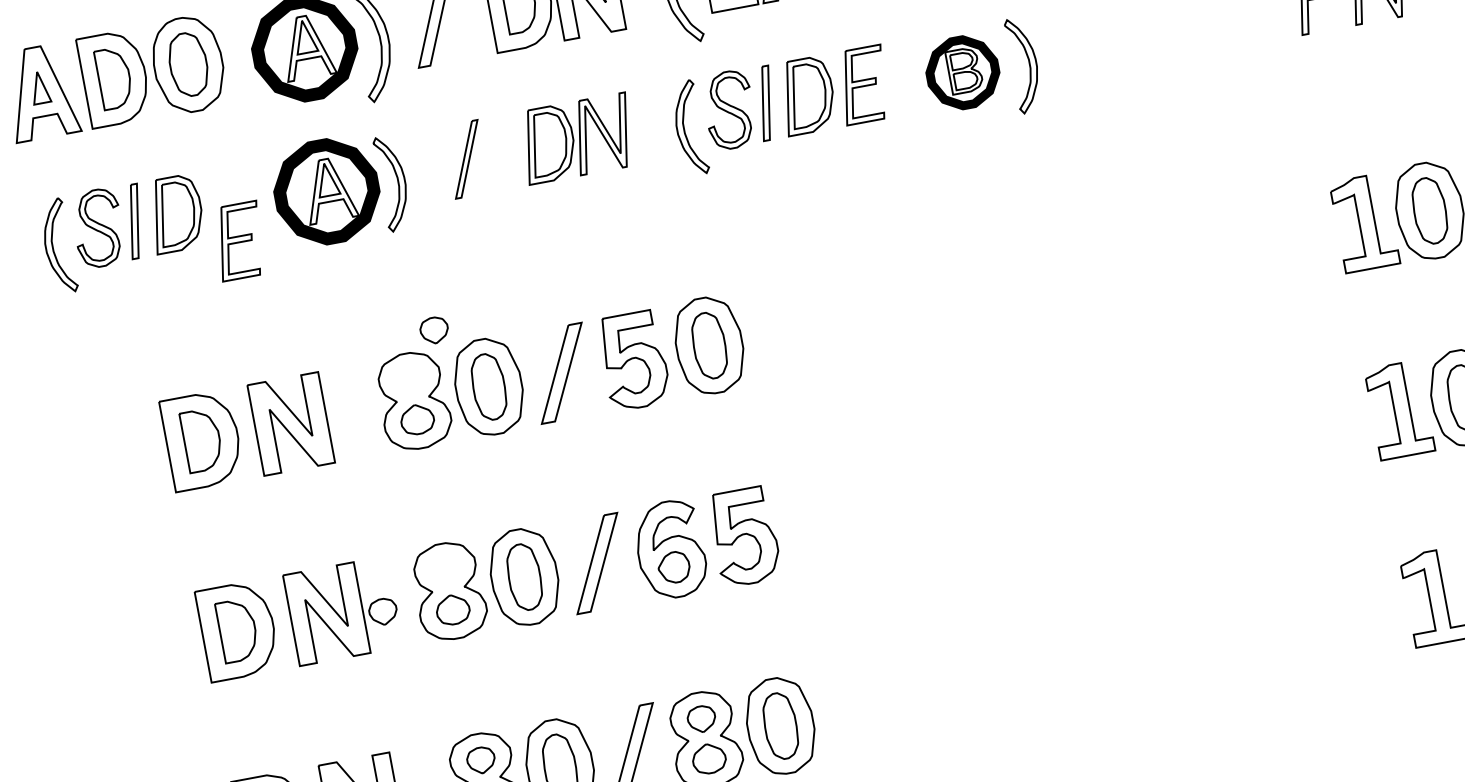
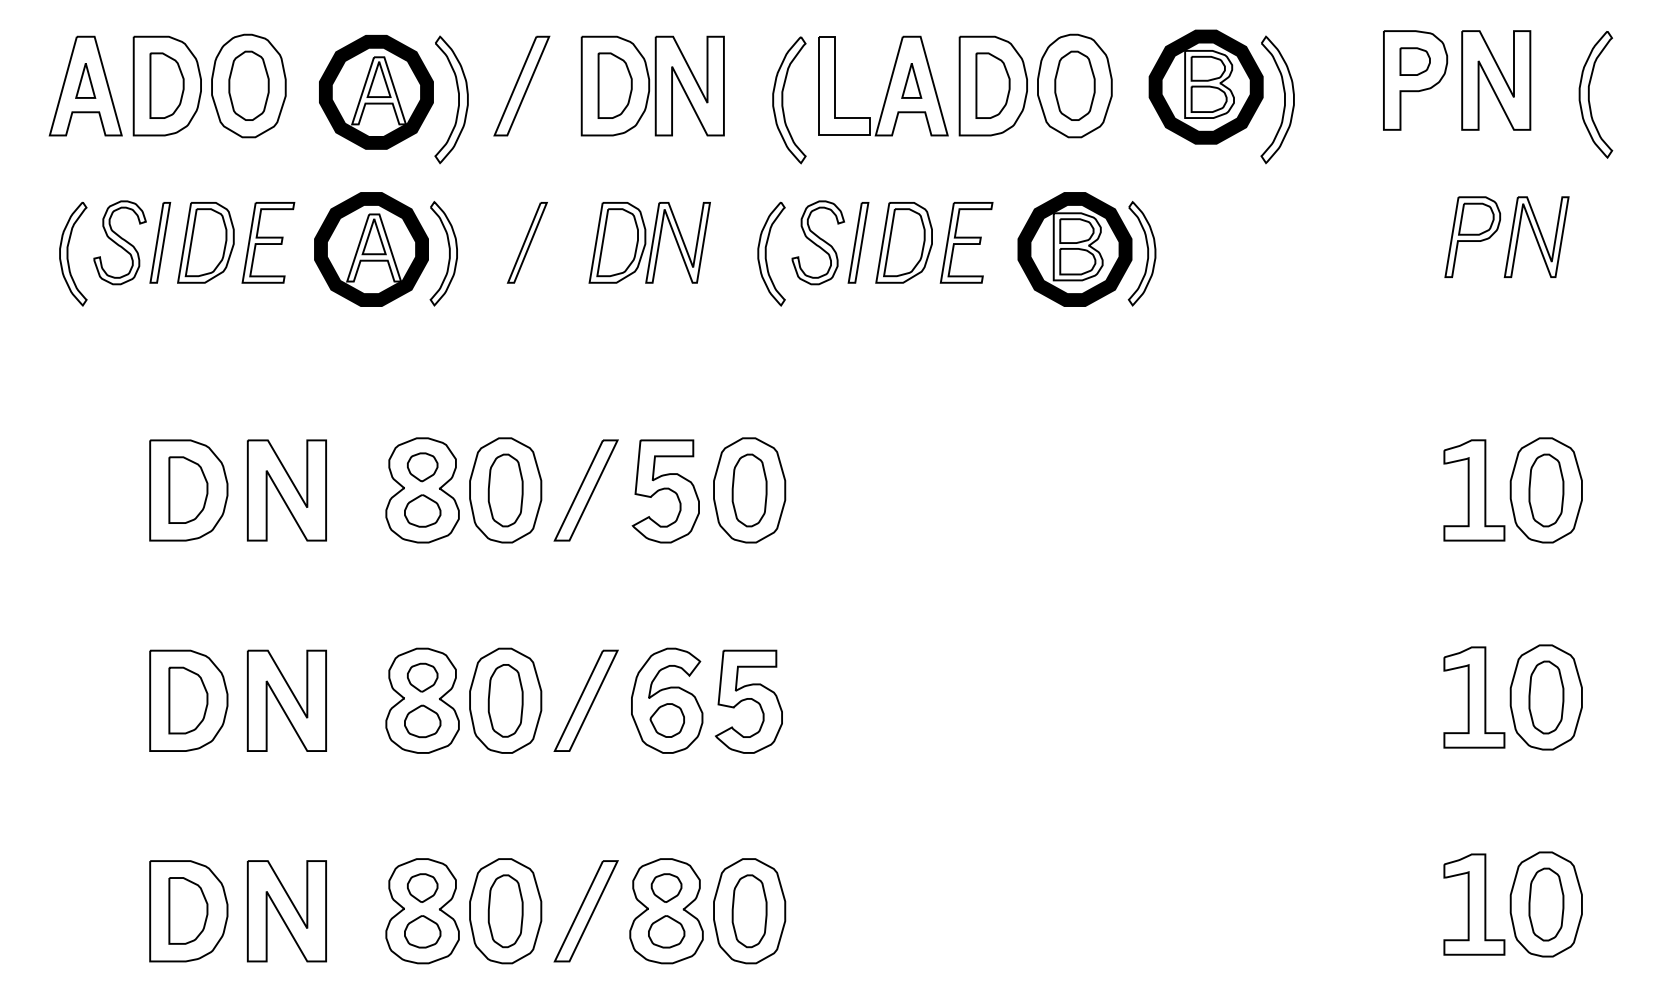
part: (962, 72) -> (1074, 249), size x1.43
part: (239, 240) -> (268, 242), moved
part: (434, 330) -> (422, 467), moved
part: (383, 611) -> (422, 677), moved

